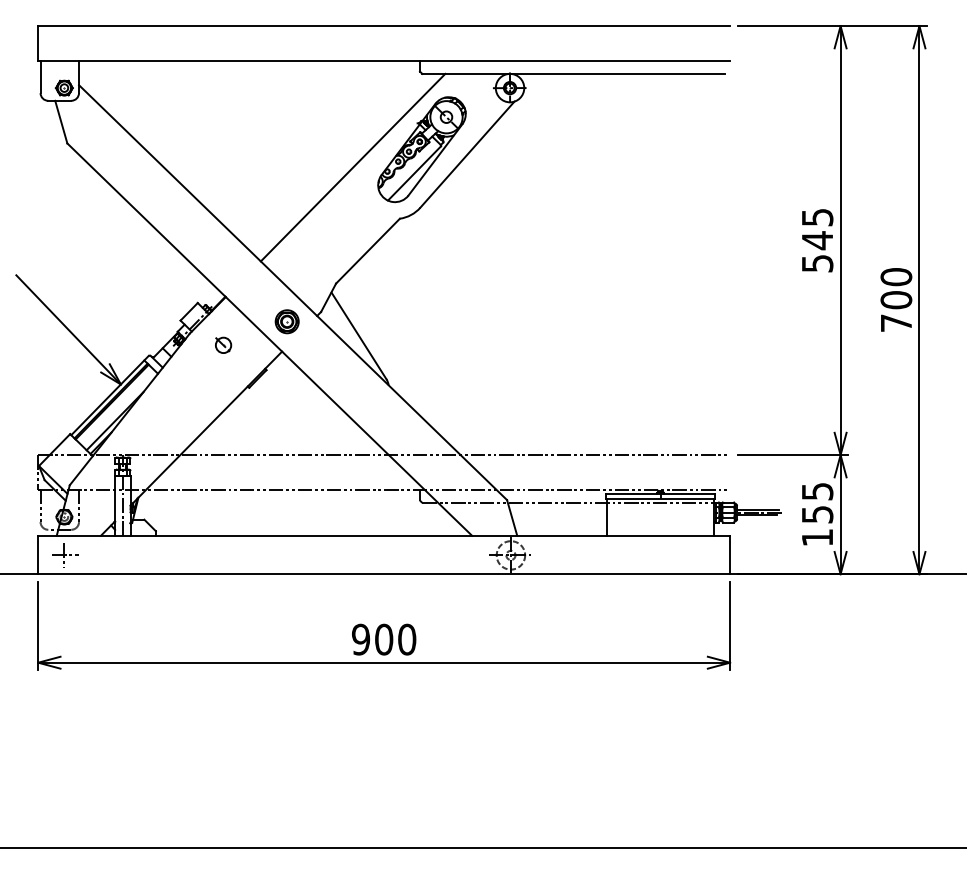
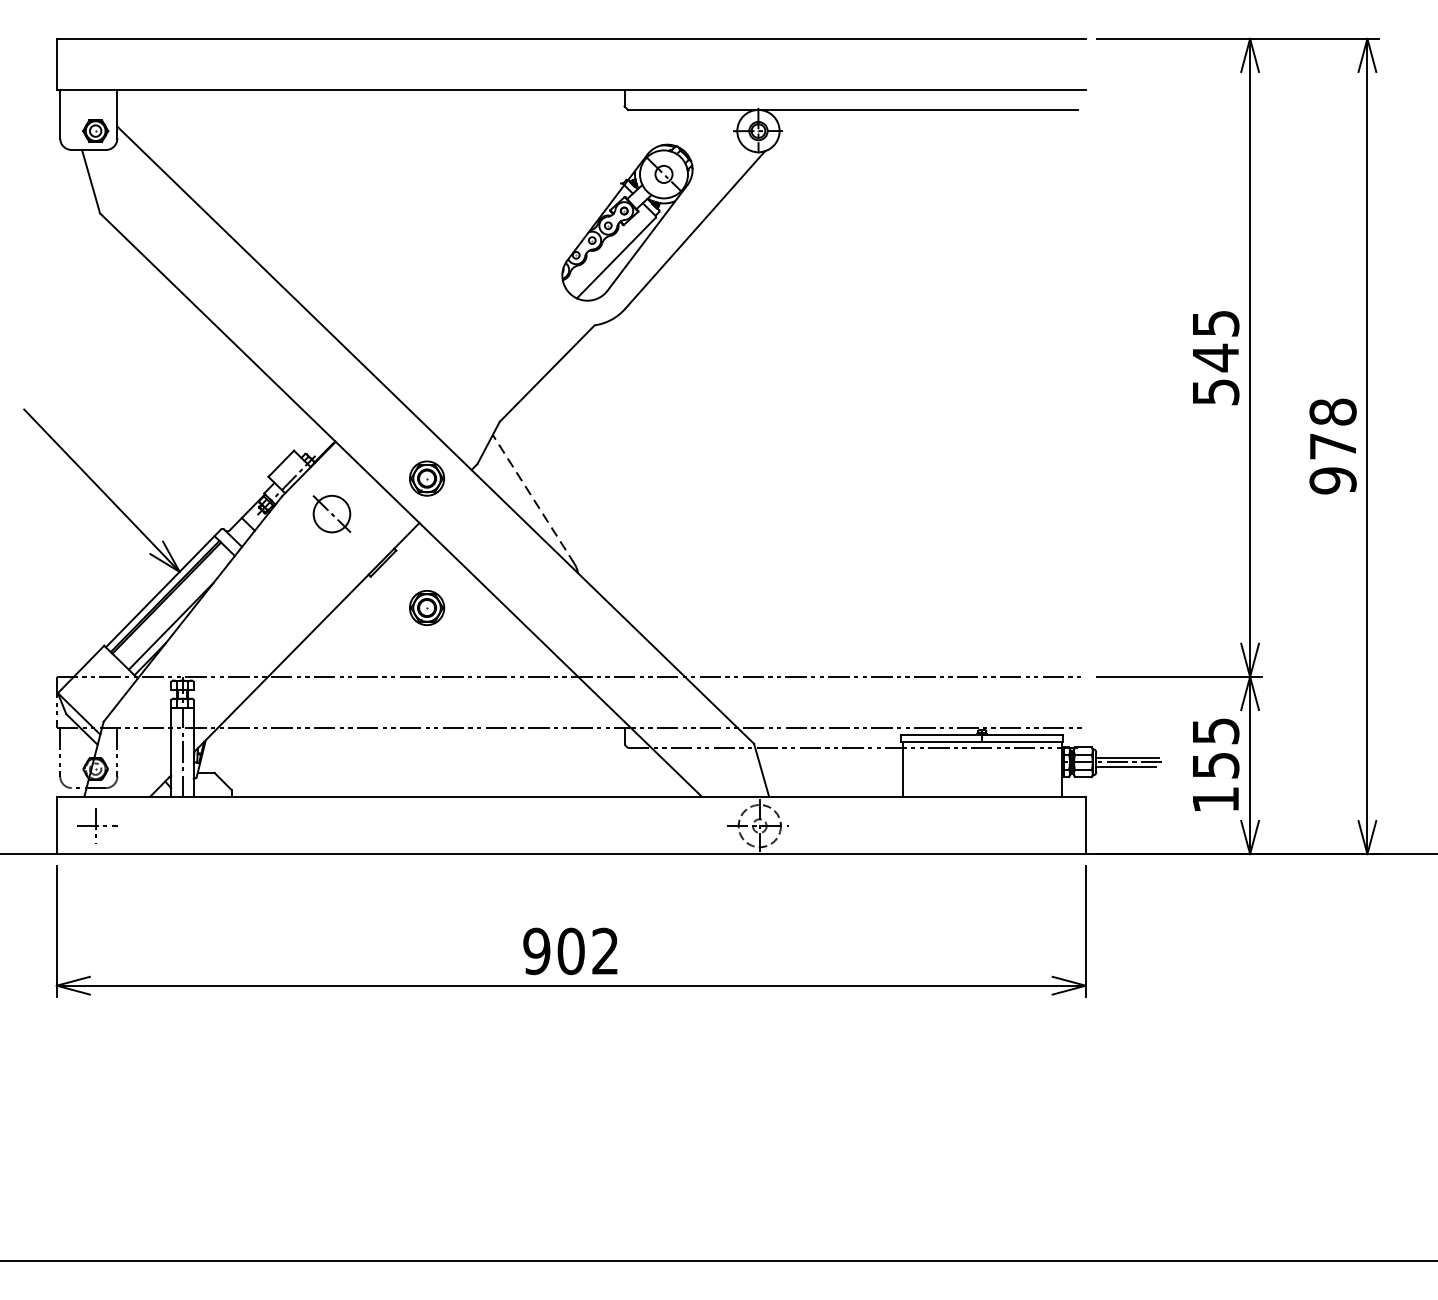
line: (352, 167) -> (524, 249), removed
text: (896, 300) -> (1333, 446), 700 -> 978
line: (358, 335) -> (533, 499), solid -> dashed
part: (223, 344) -> (332, 512), size x1.6
part: (286, 408) -> (426, 607), added
text: (407, 639) -> (605, 951), 900 -> 902

